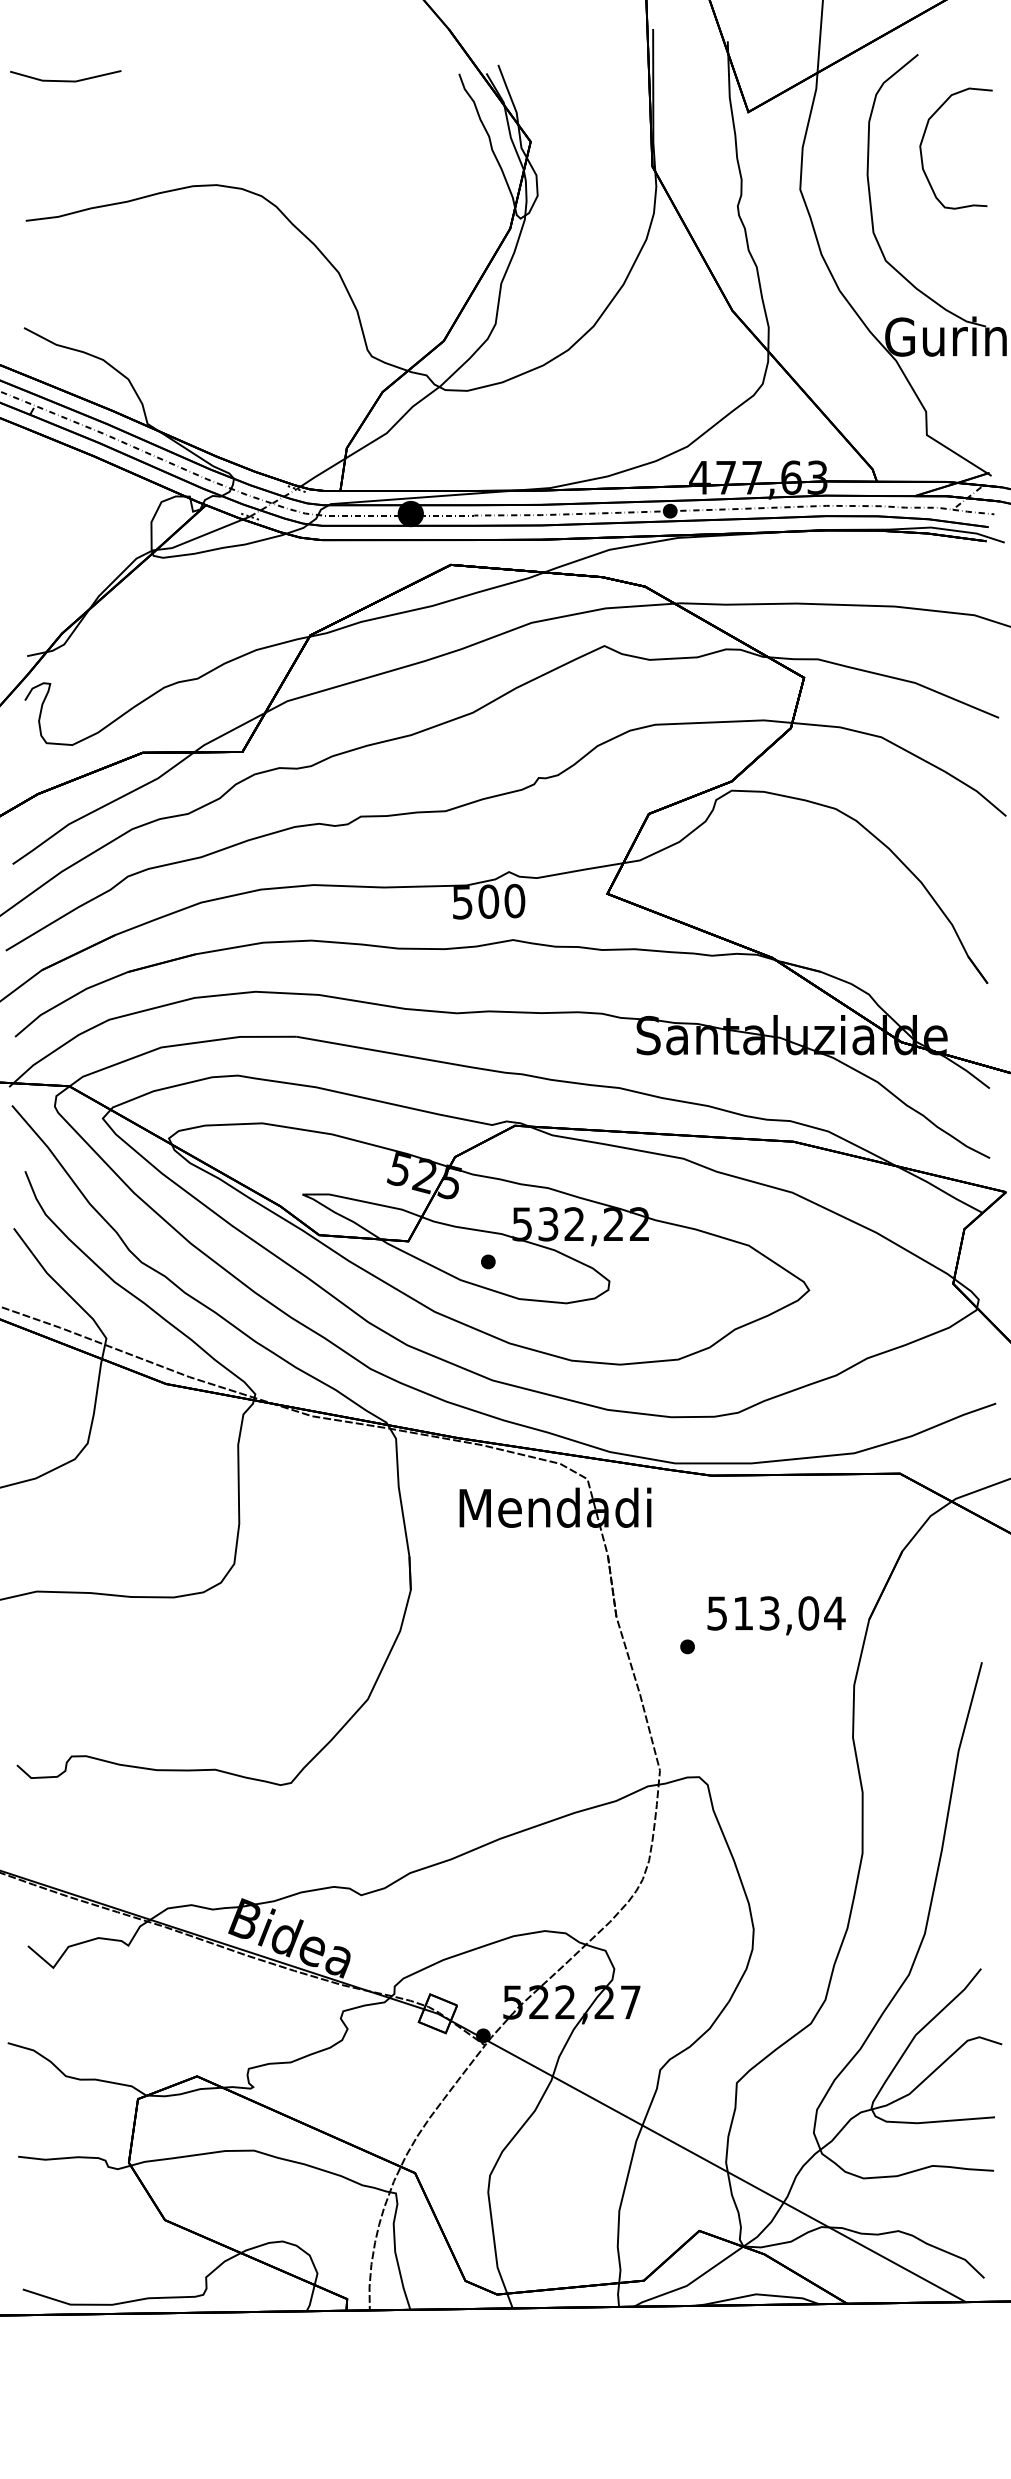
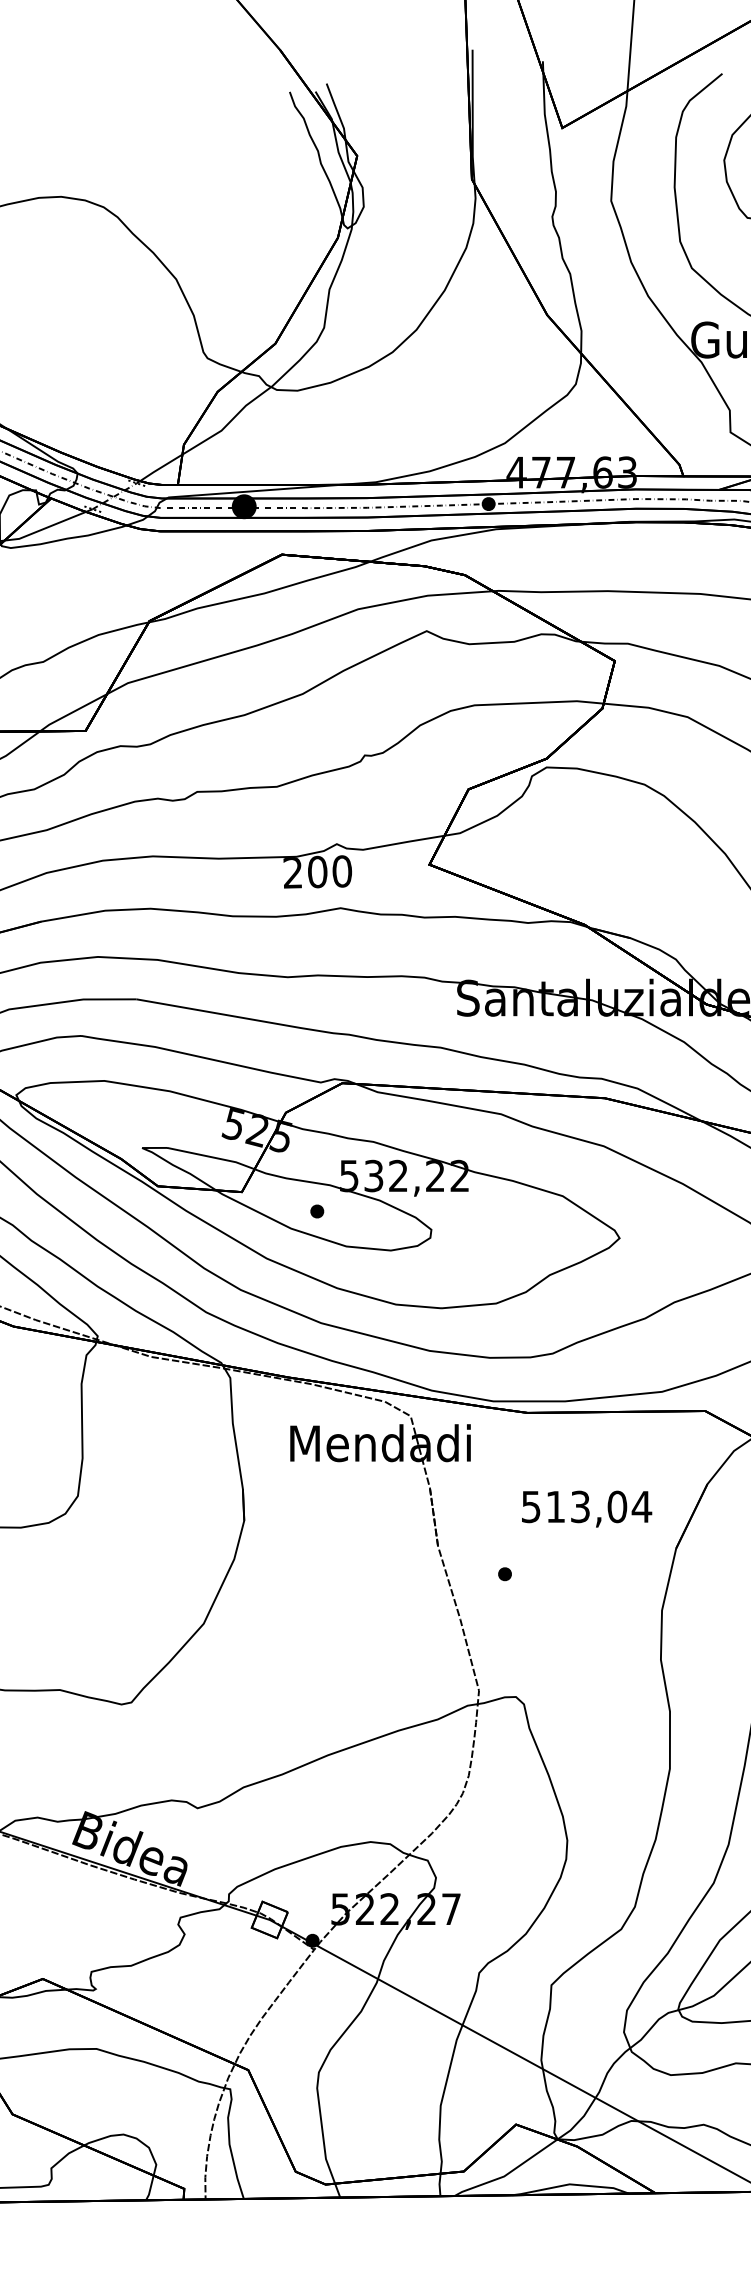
text: (462, 902) -> (292, 872), 500 -> 200
text: (776, 1615) -> (586, 1508), moved

